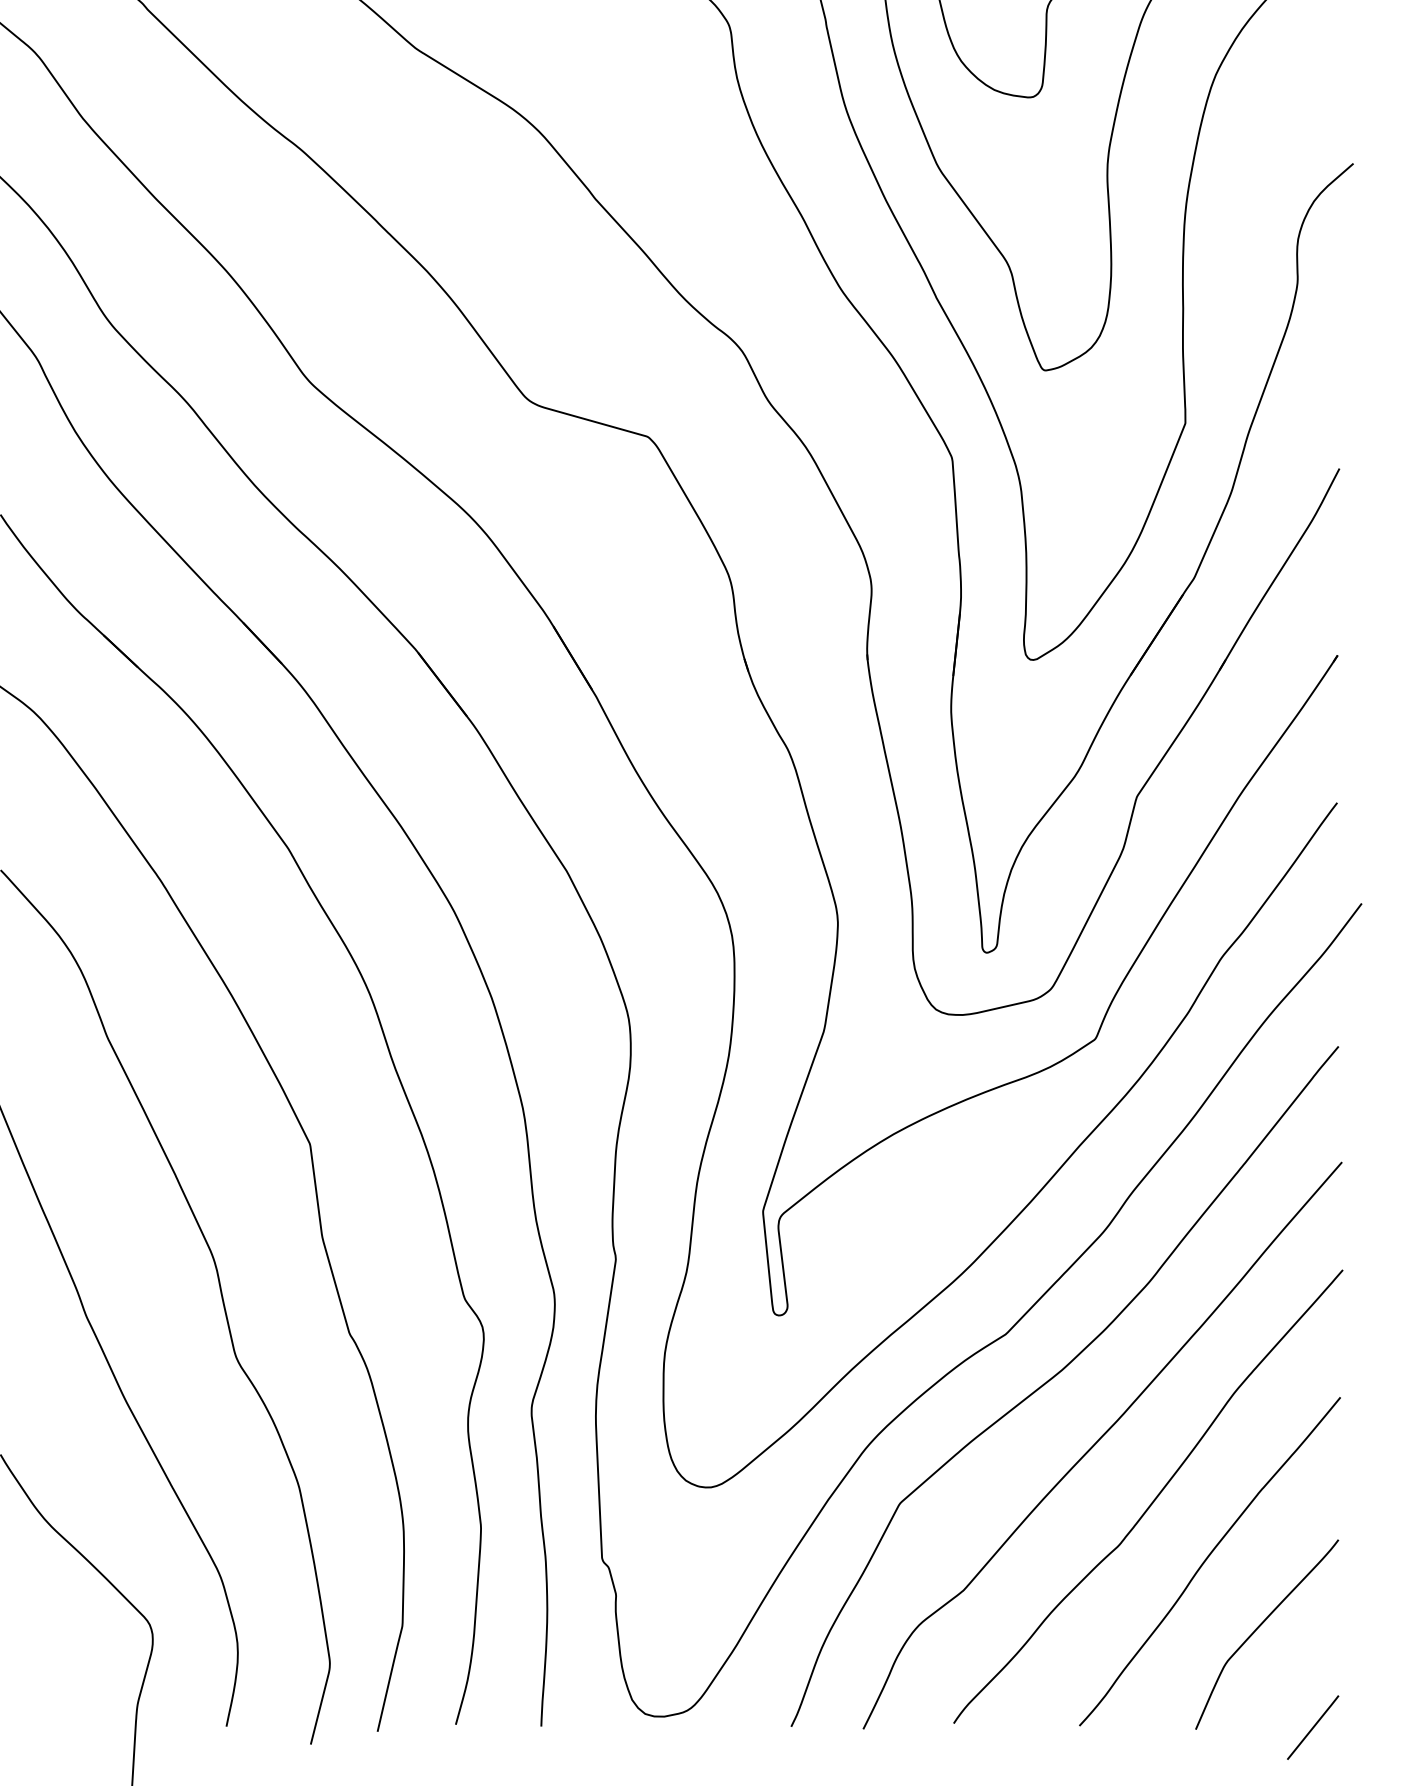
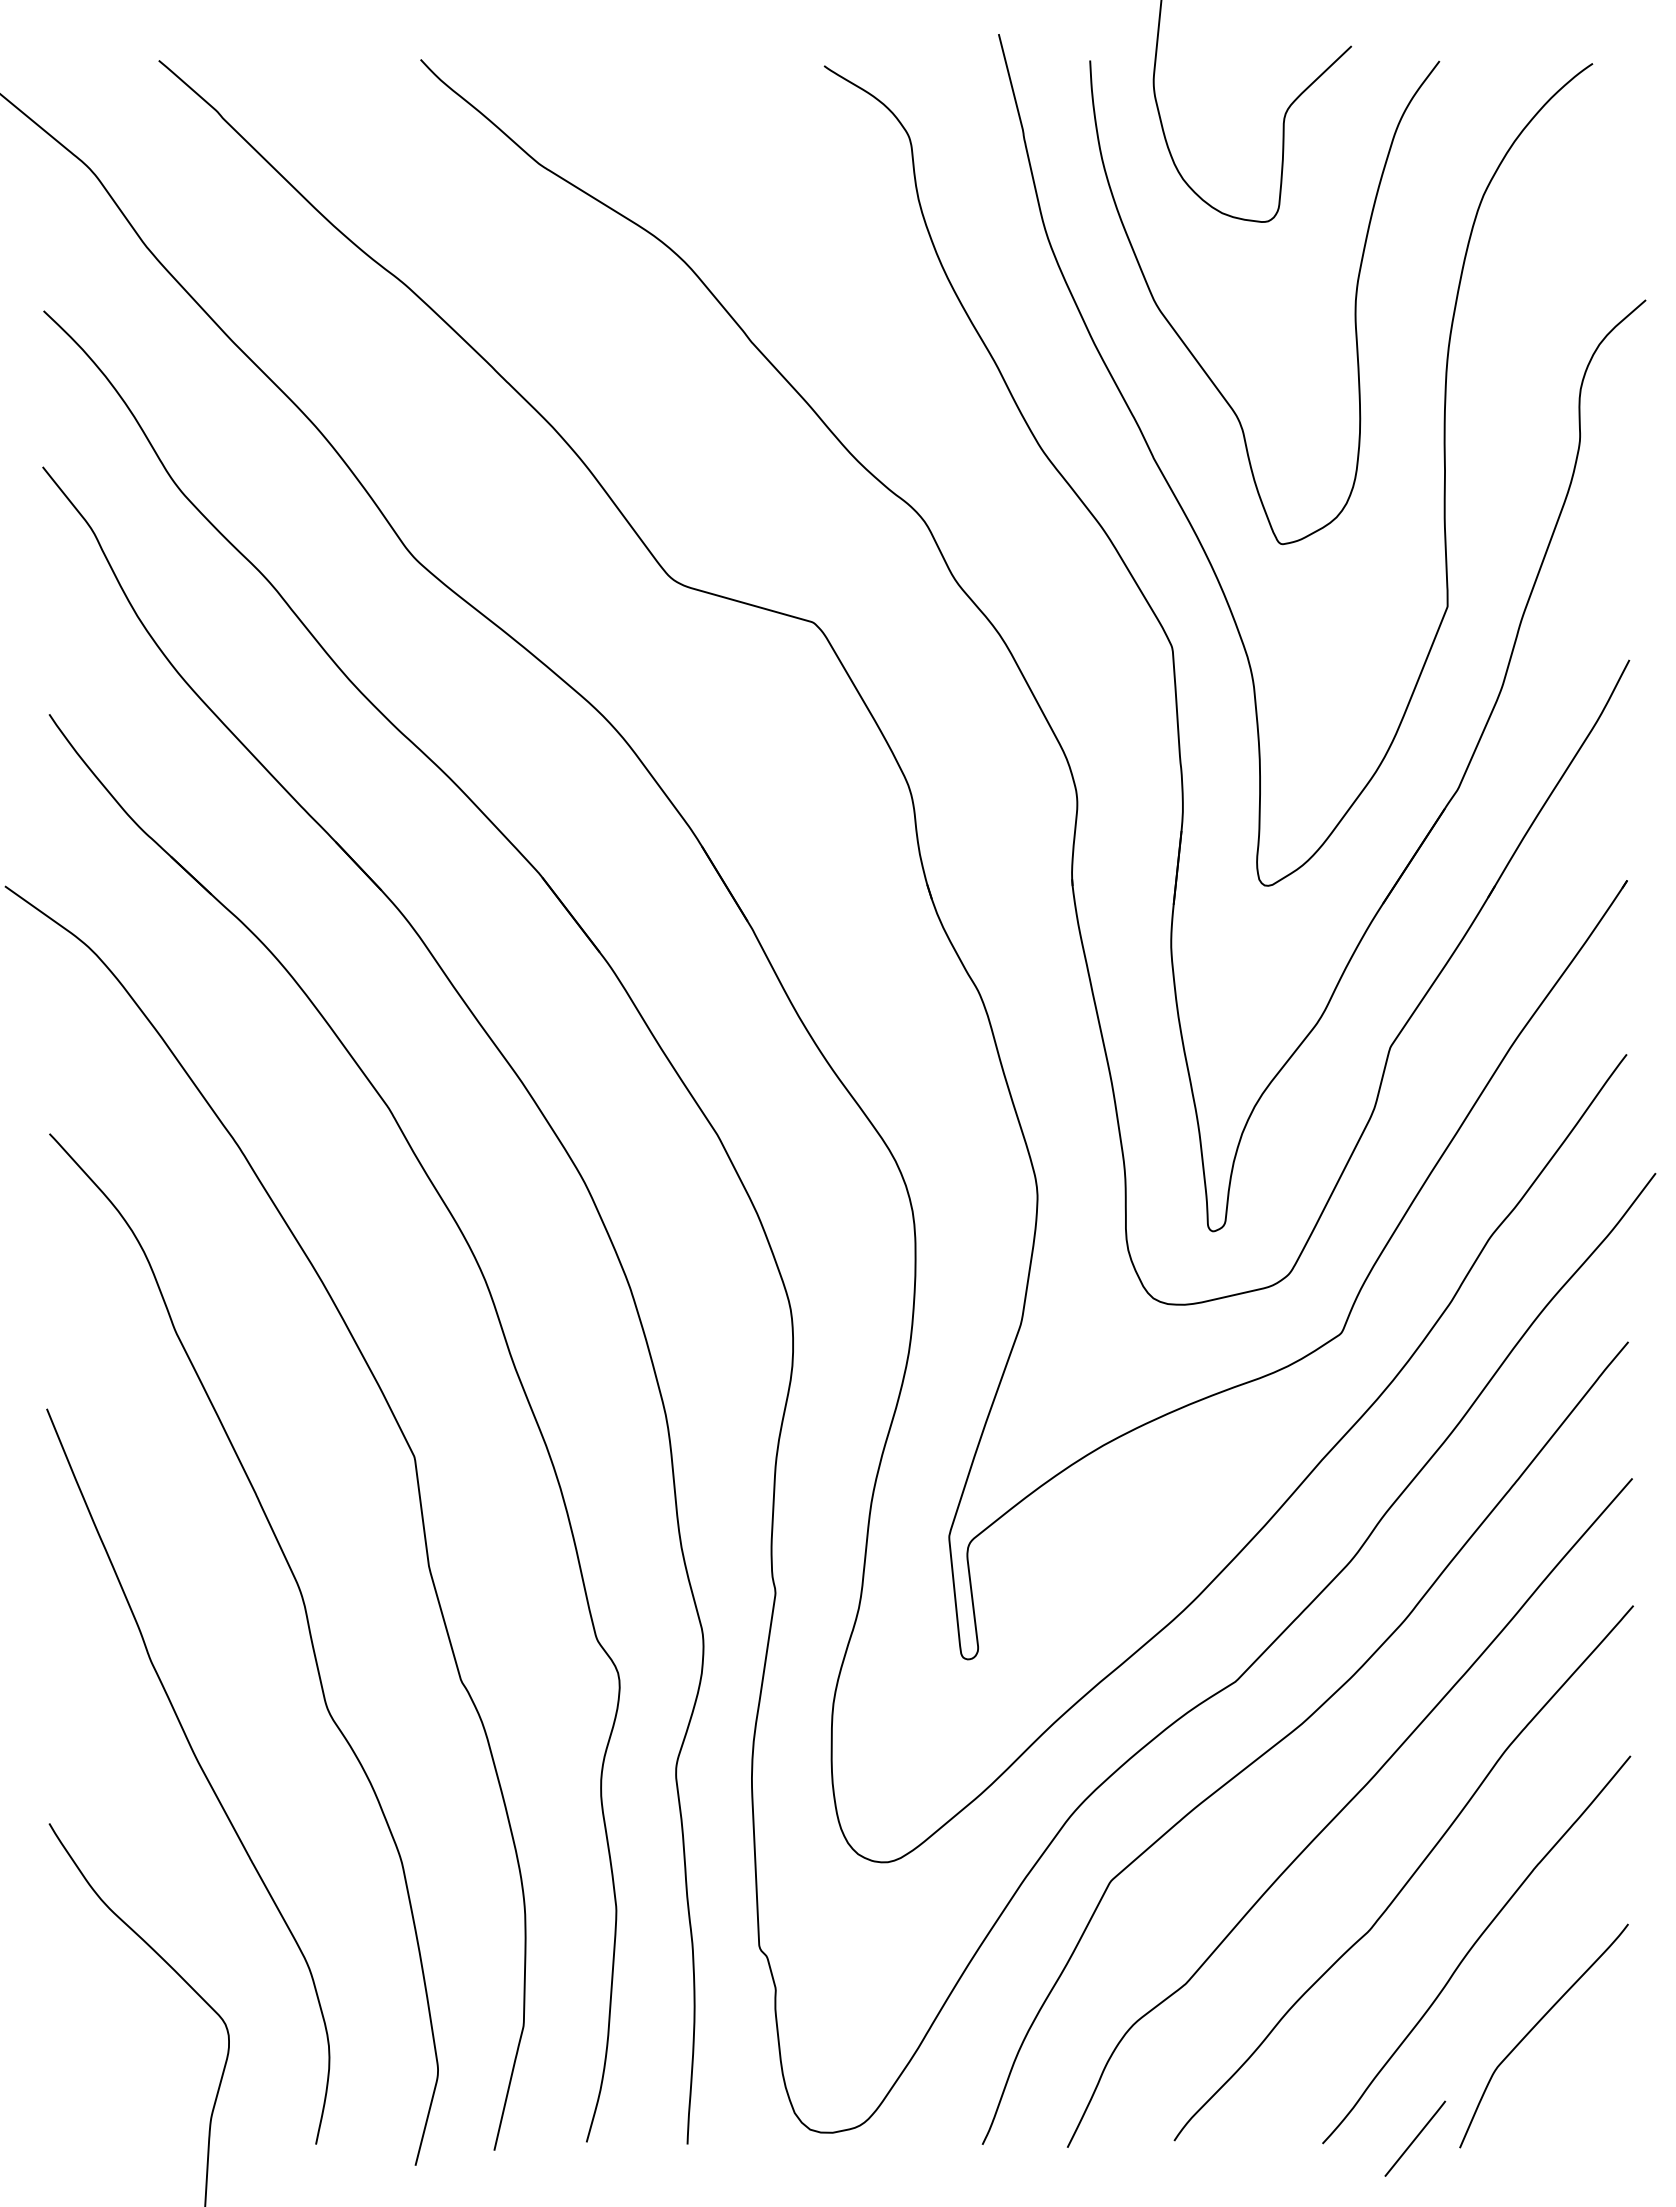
line: (1313, 1727) -> (1415, 2138), moved

